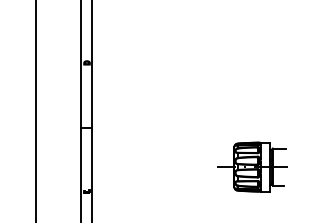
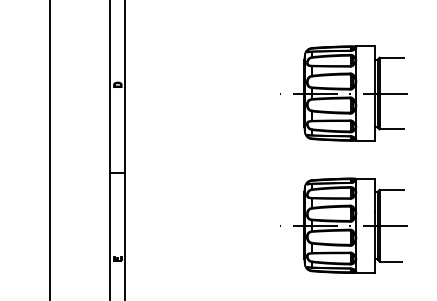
part: (254, 69) -> (344, 93), added
part: (254, 166) -> (344, 224), size x1.43

